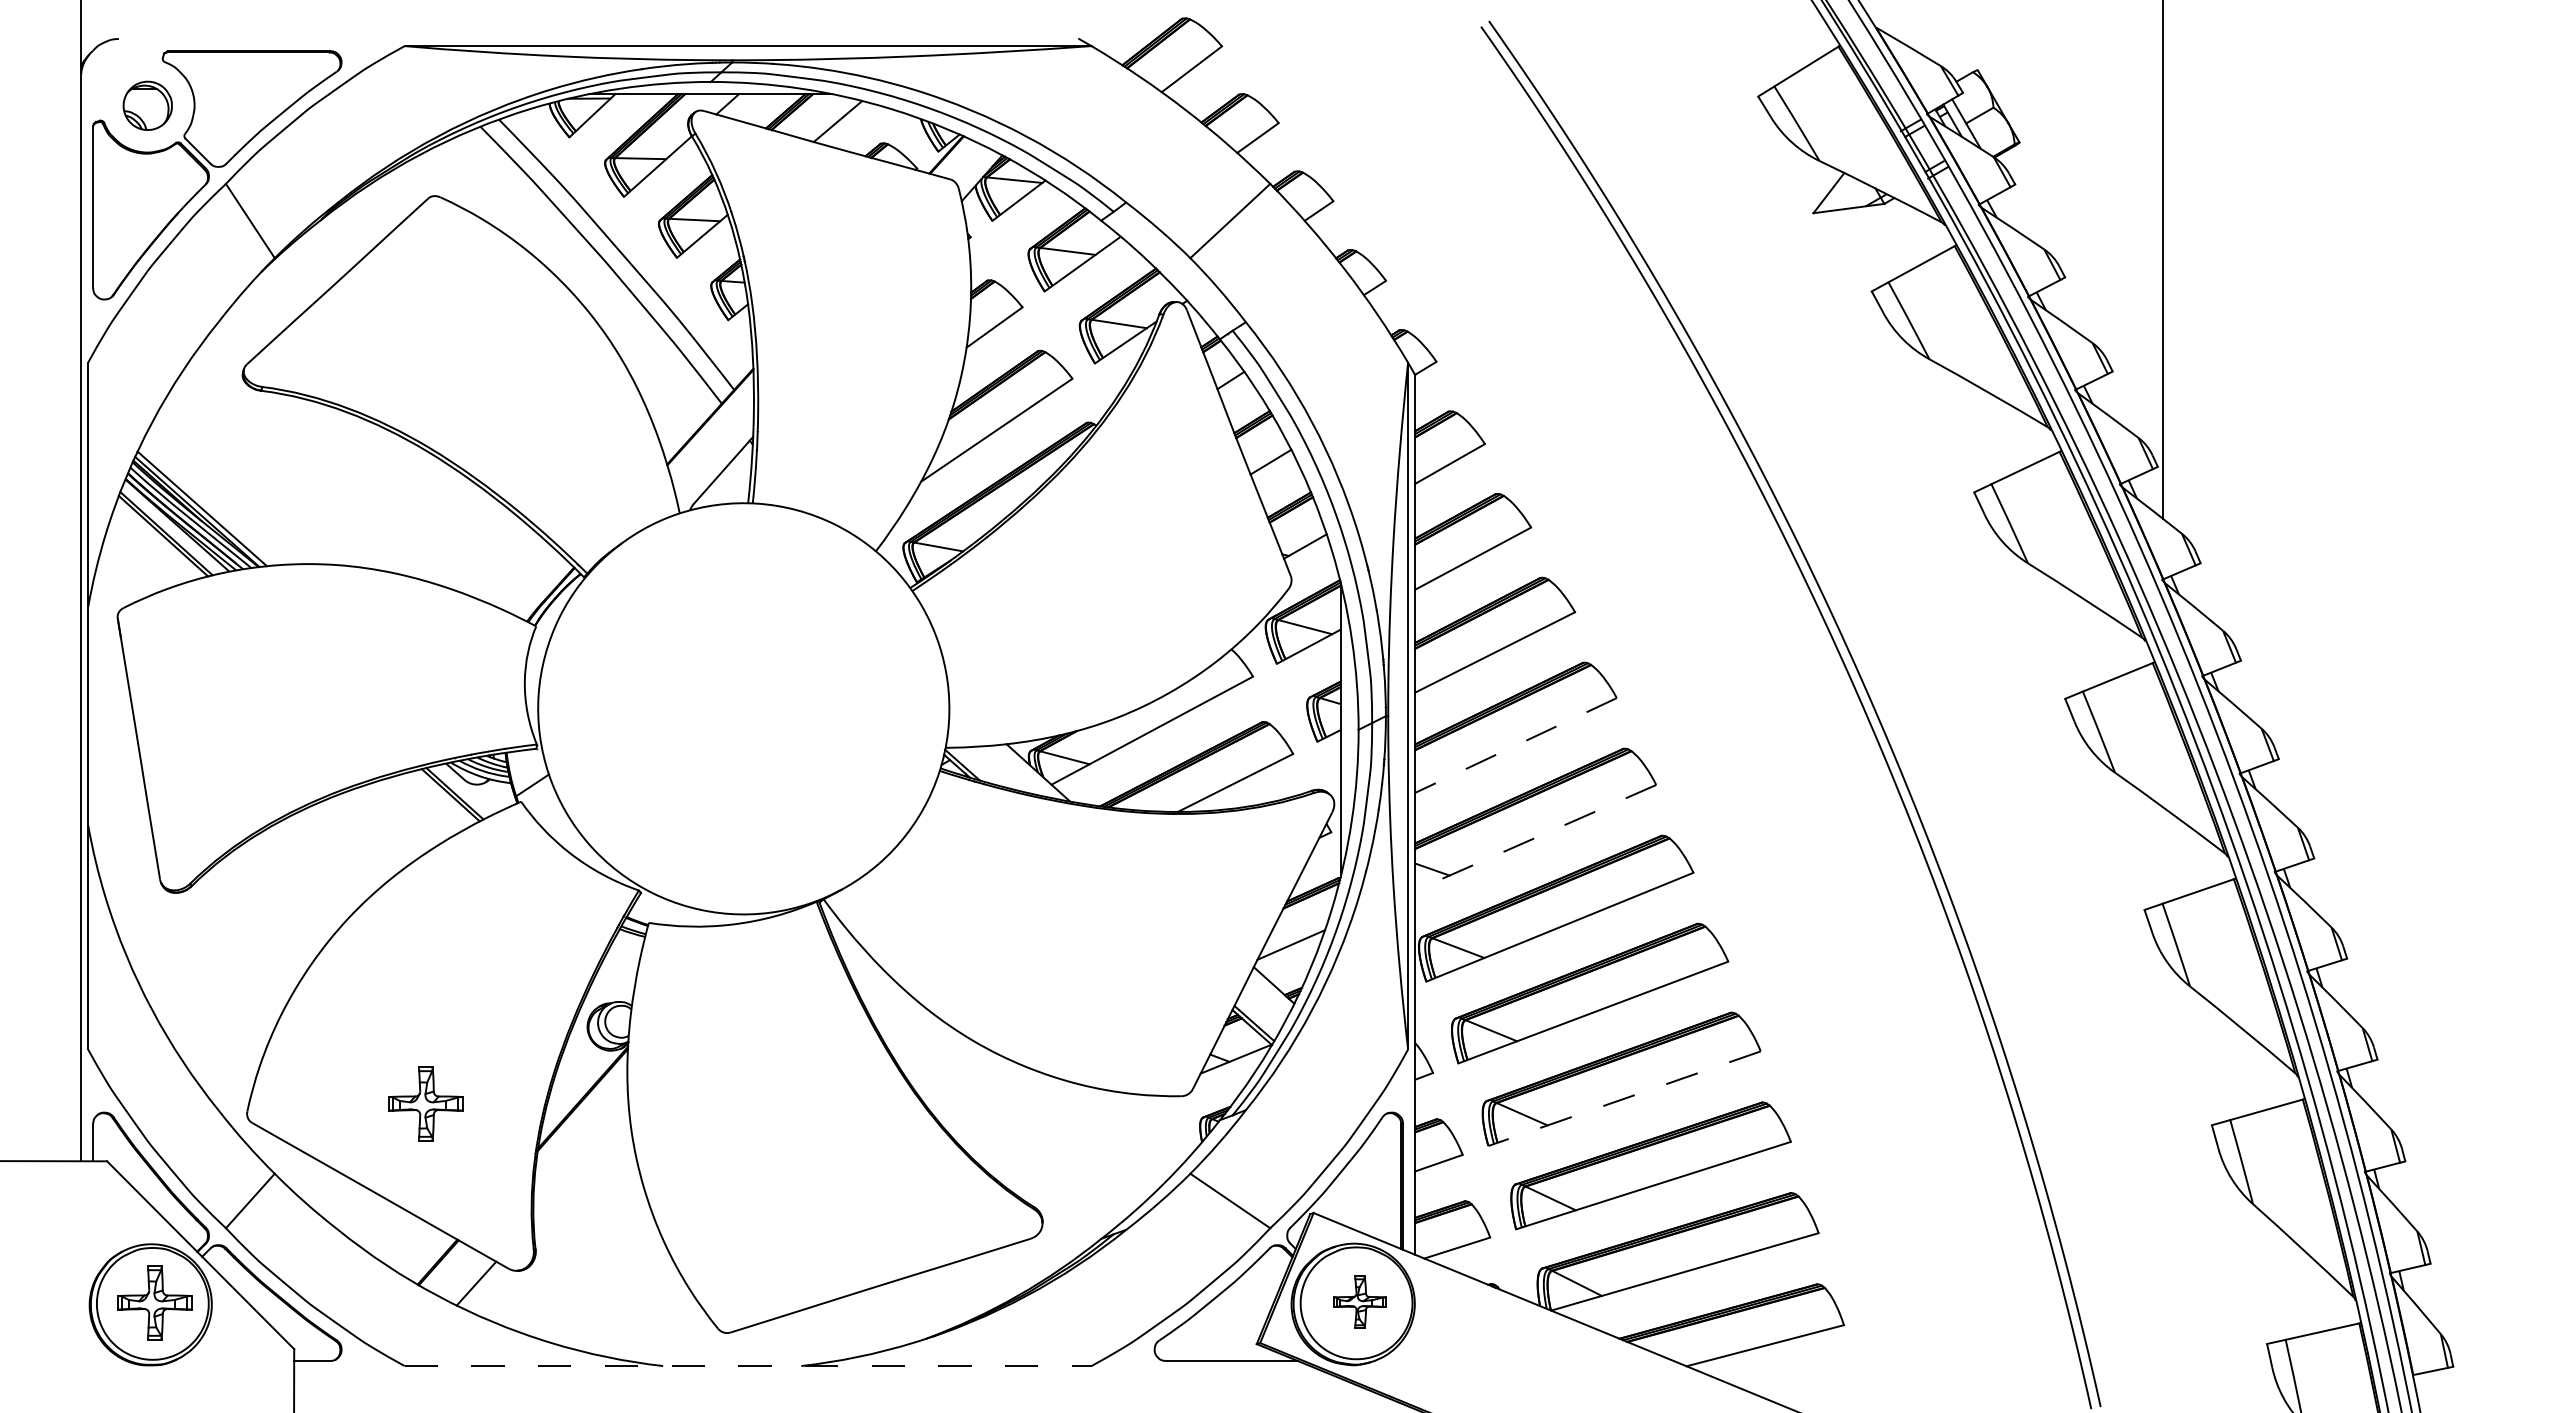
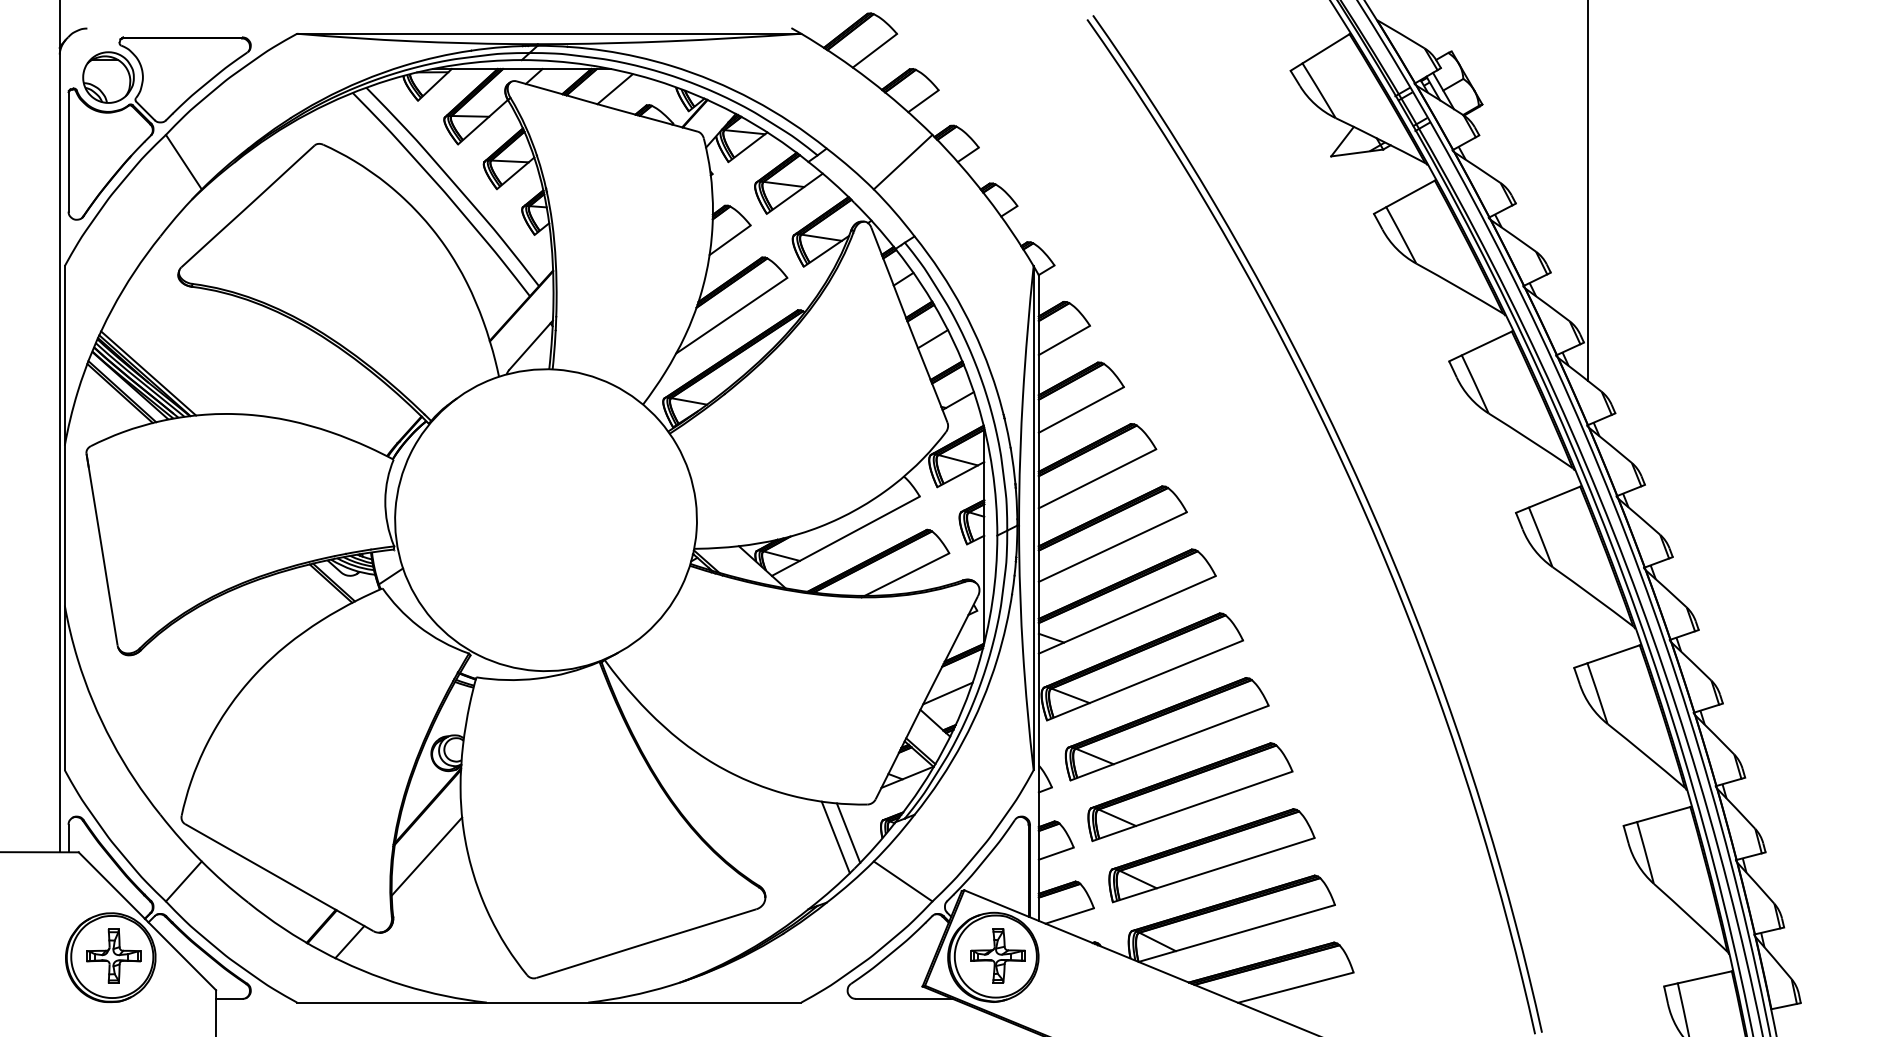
part: (147, 105) -> (108, 77), size x1.43
line: (1515, 745) -> (1112, 547), dashed -> solid
line: (1535, 837) -> (1127, 614), dashed -> solid
line: (1624, 1098) -> (1192, 806), dashed -> solid
part: (425, 1103) -> (312, 809), removed
line: (1155, 1134) -> (848, 832), added
line: (1138, 1140) -> (835, 837), added
line: (581, 1166) -> (426, 856), added
part: (1359, 1301) -> (997, 955), size x1.43
line: (748, 1366) -> (549, 1002), dashed -> solid

